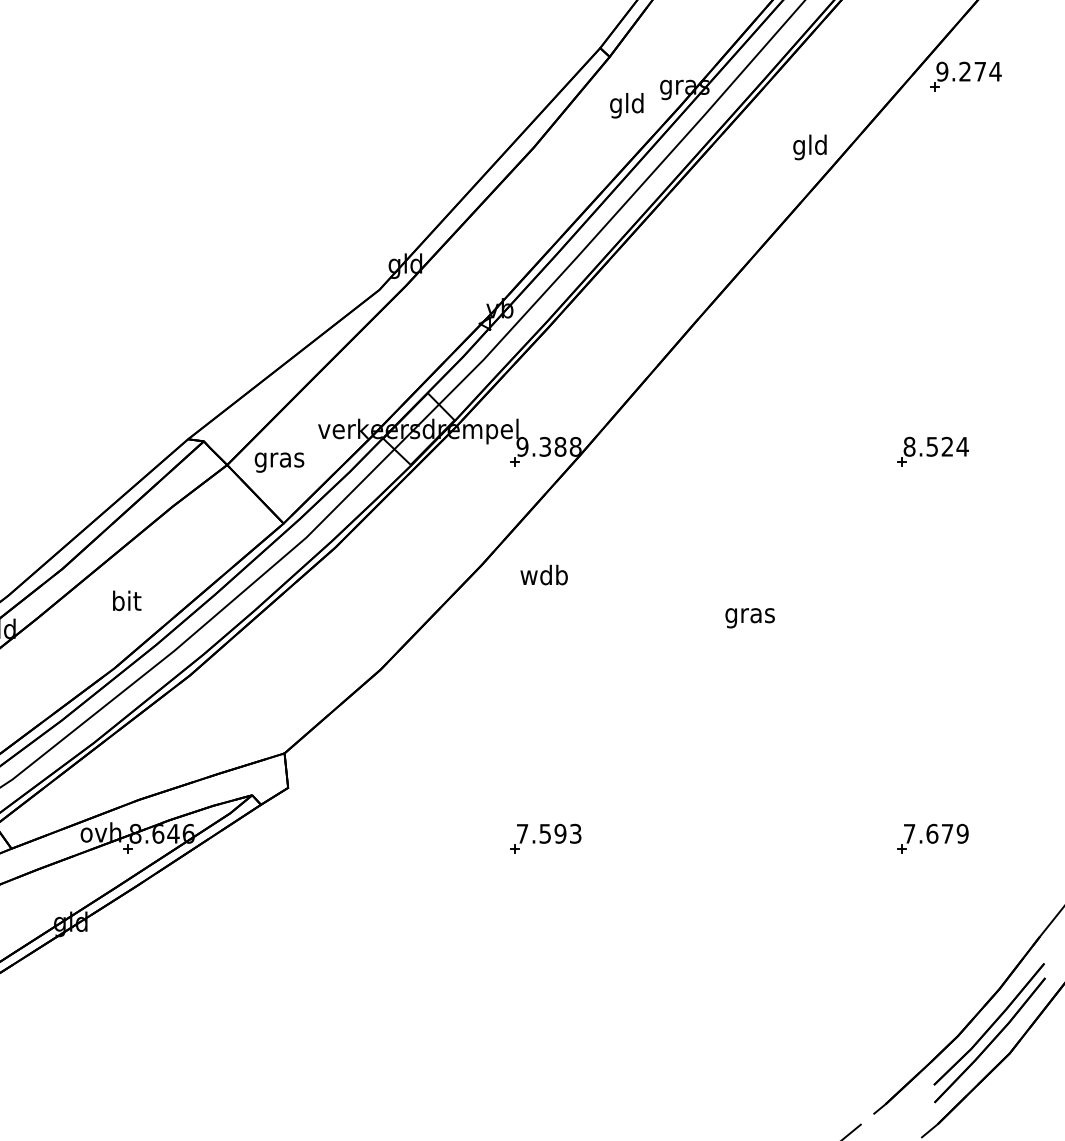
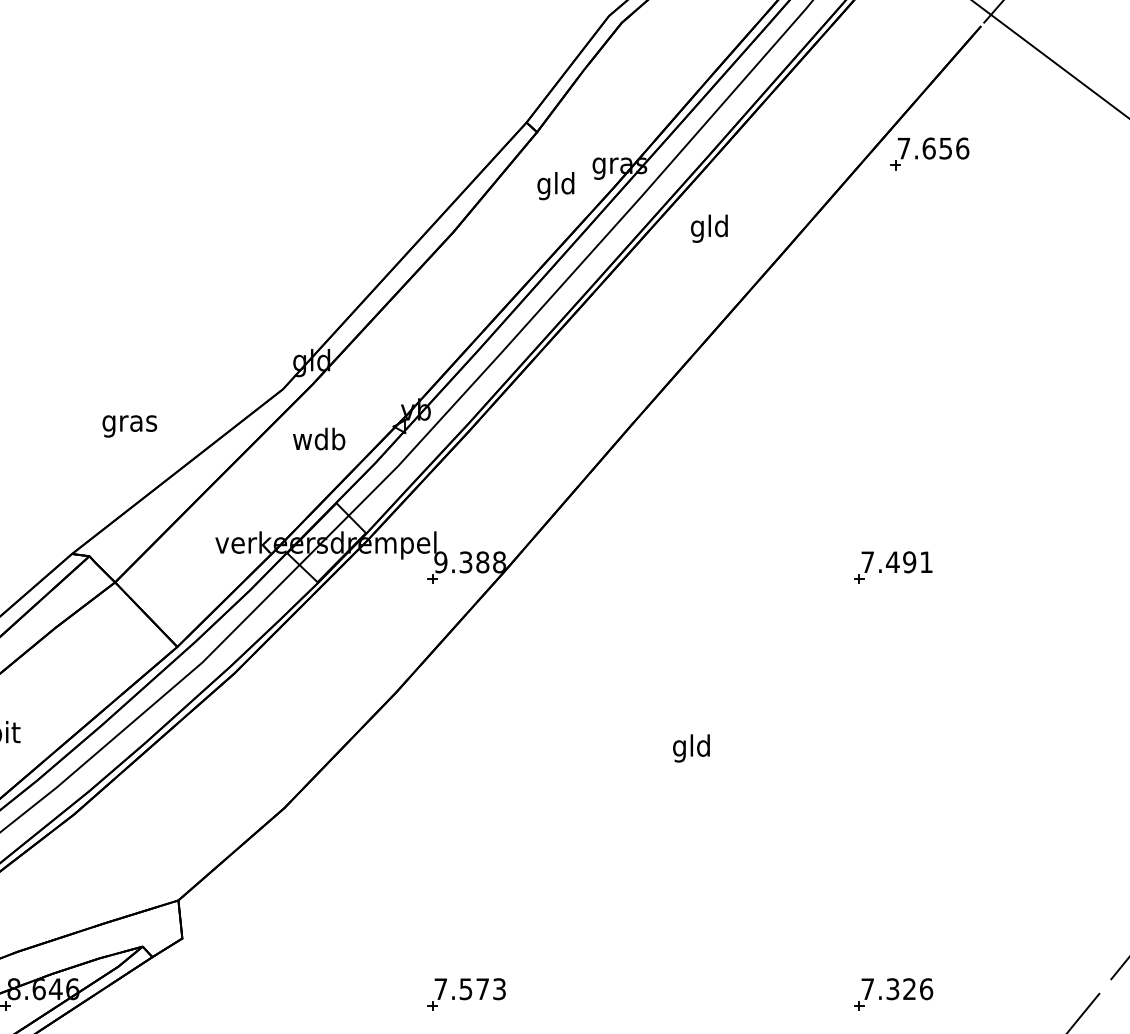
text: (968, 71) -> (932, 148), 9.274 -> 7.656
text: (809, 147) -> (708, 228), moved
text: (935, 446) -> (896, 561), 8.524 -> 7.491
text: (279, 462) -> (129, 426), moved
text: (543, 574) -> (318, 438), moved
text: (749, 615) -> (691, 748), gras -> gld
text: (560, 833) -> (482, 988), 7.593 -> 7.573
text: (947, 833) -> (909, 988), 7.679 -> 7.326

